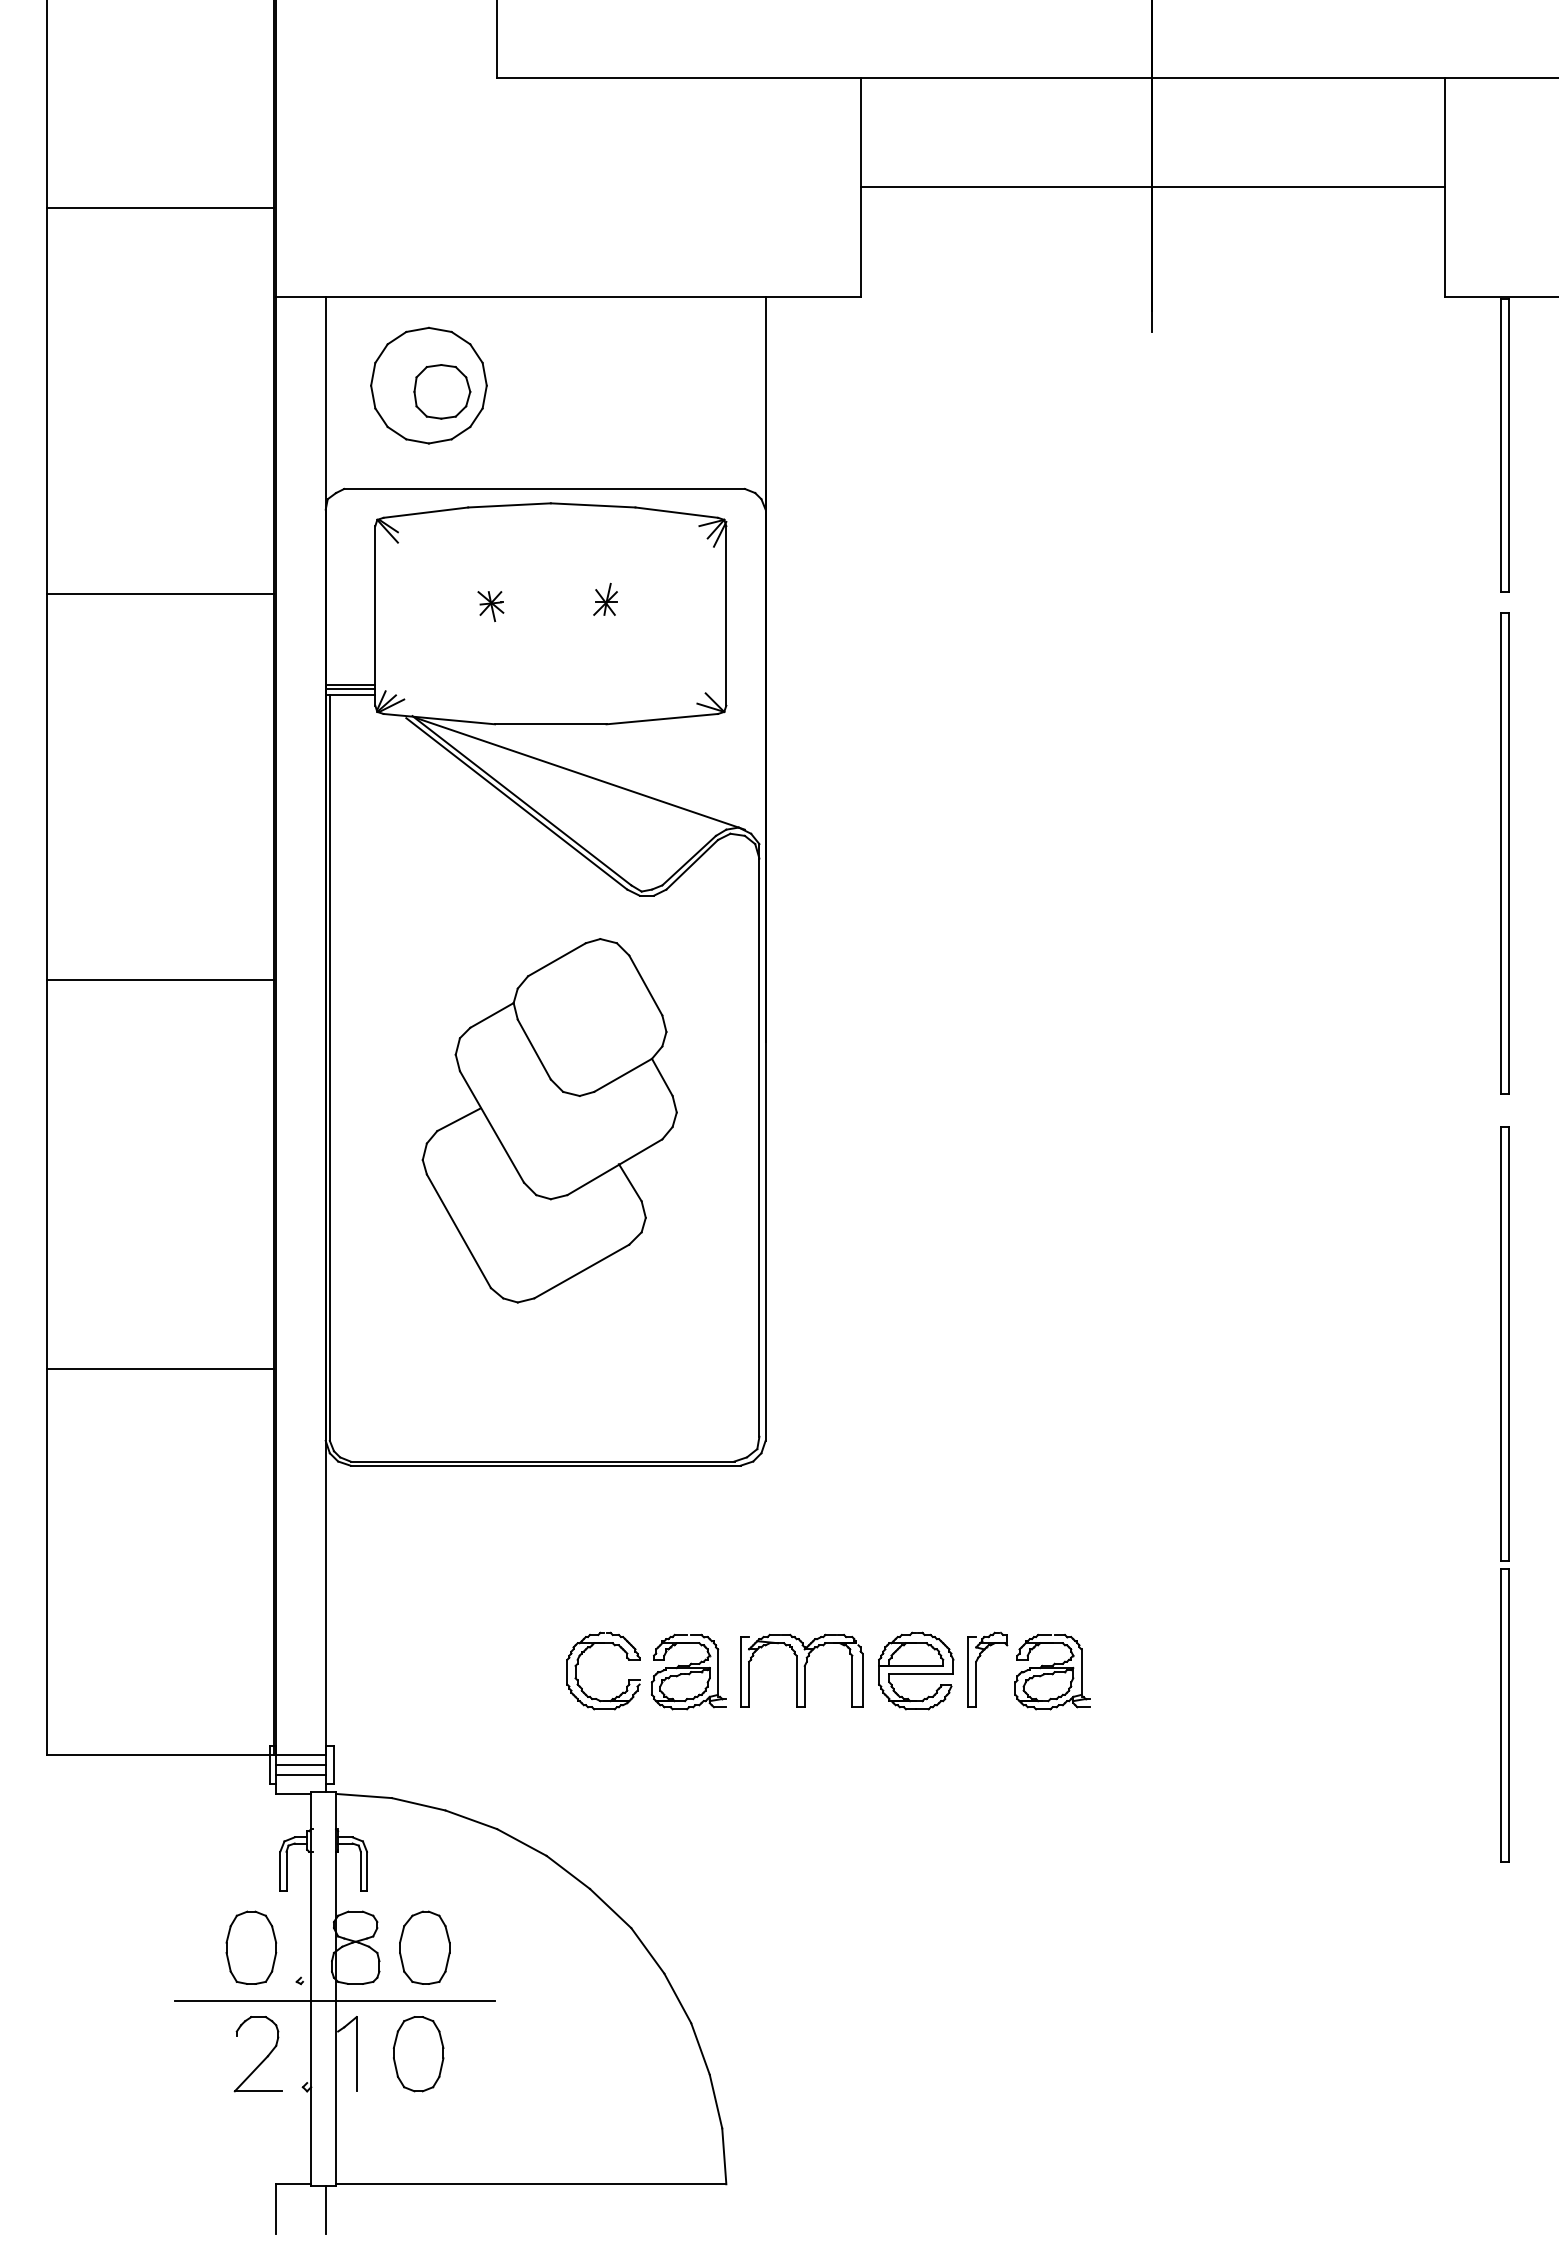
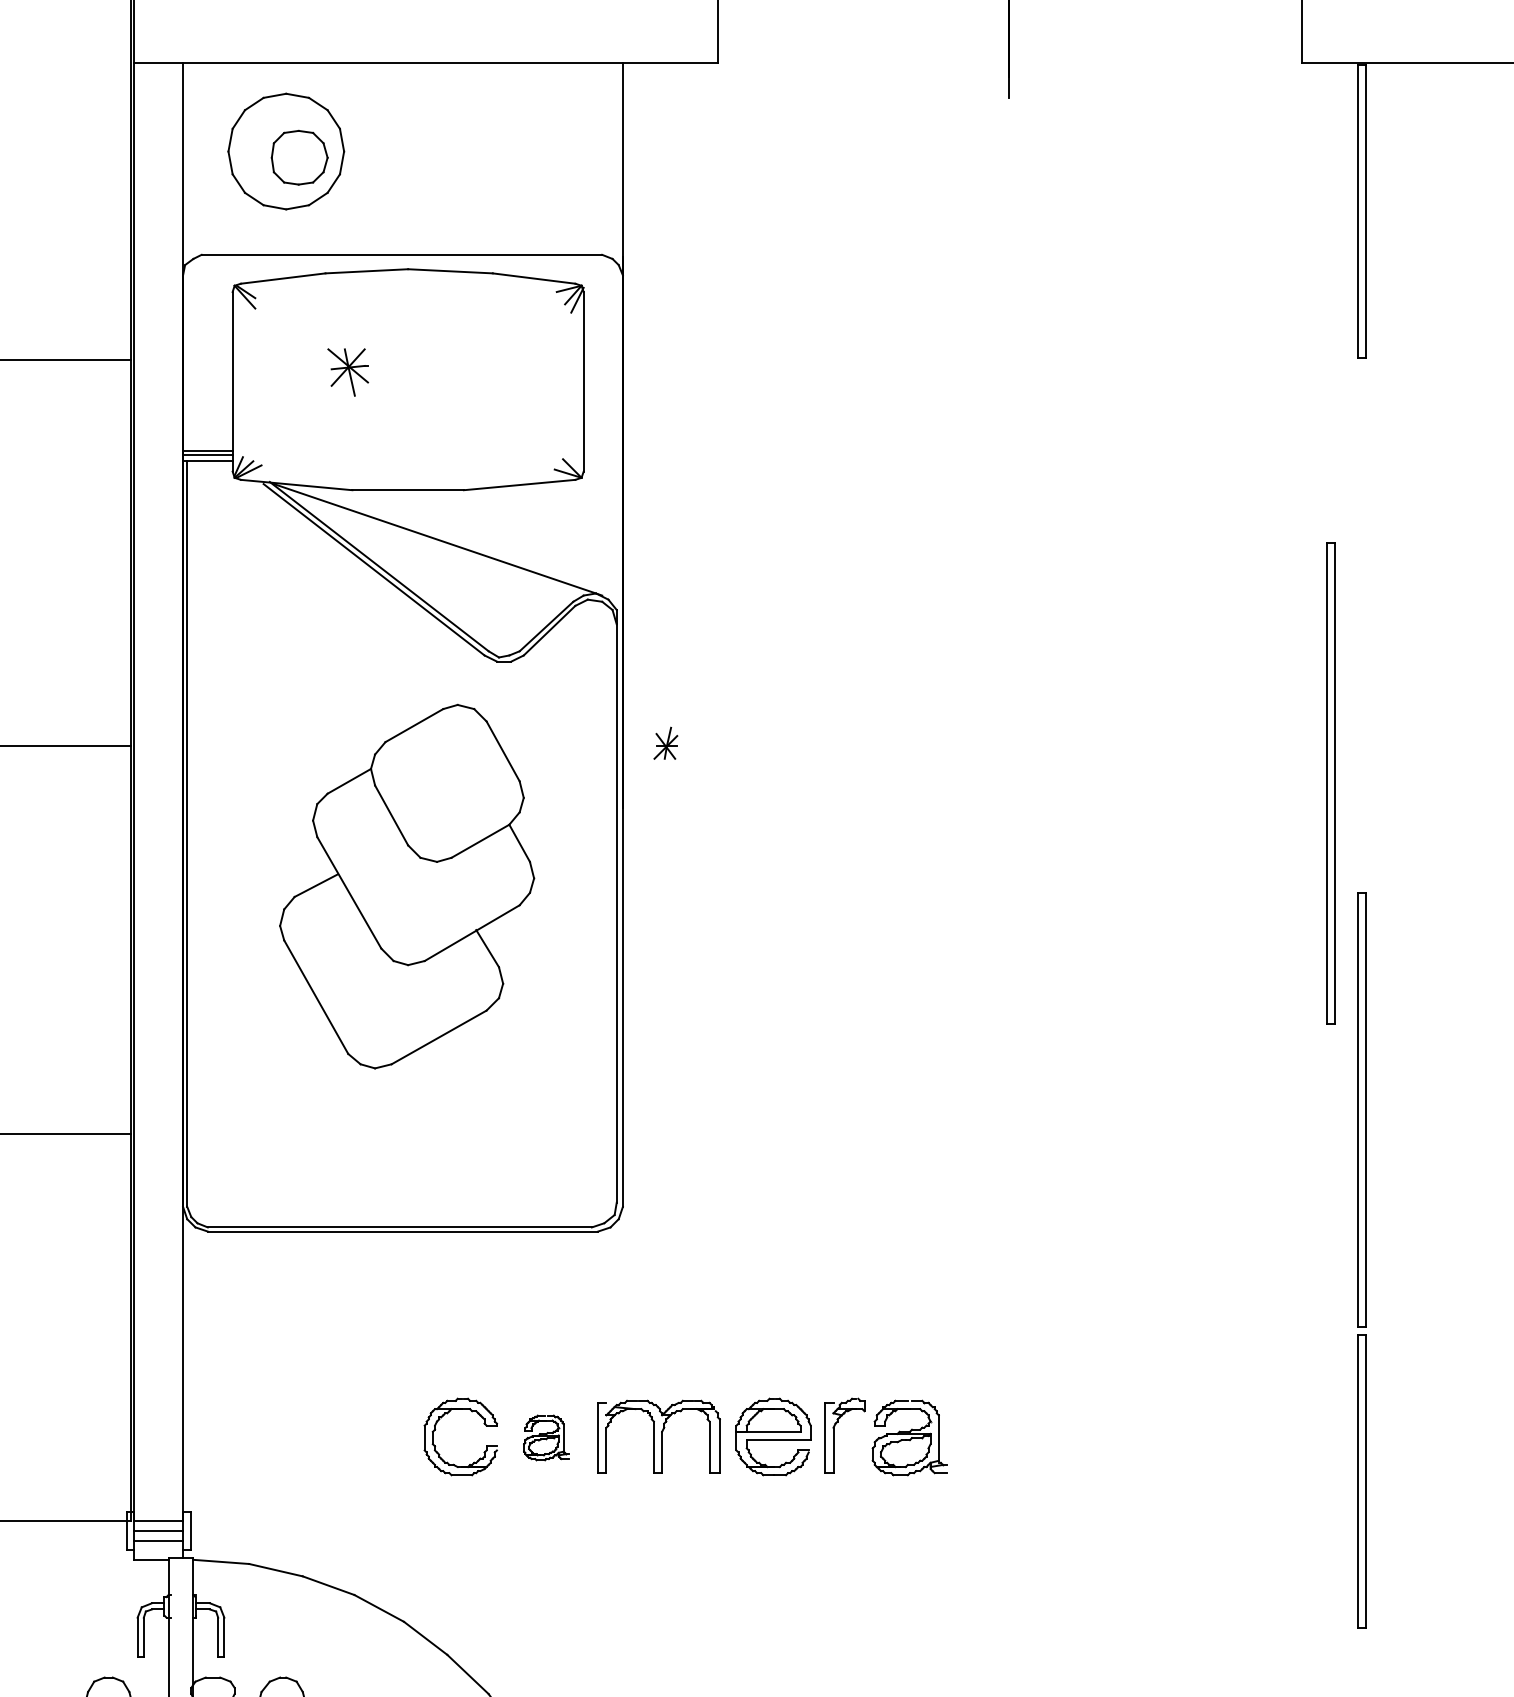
part: (605, 599) -> (665, 743), moved
part: (490, 606) -> (347, 372), size x1.6
part: (1504, 853) -> (1330, 783), moved
part: (688, 1671) -> (545, 1437), size x0.6

